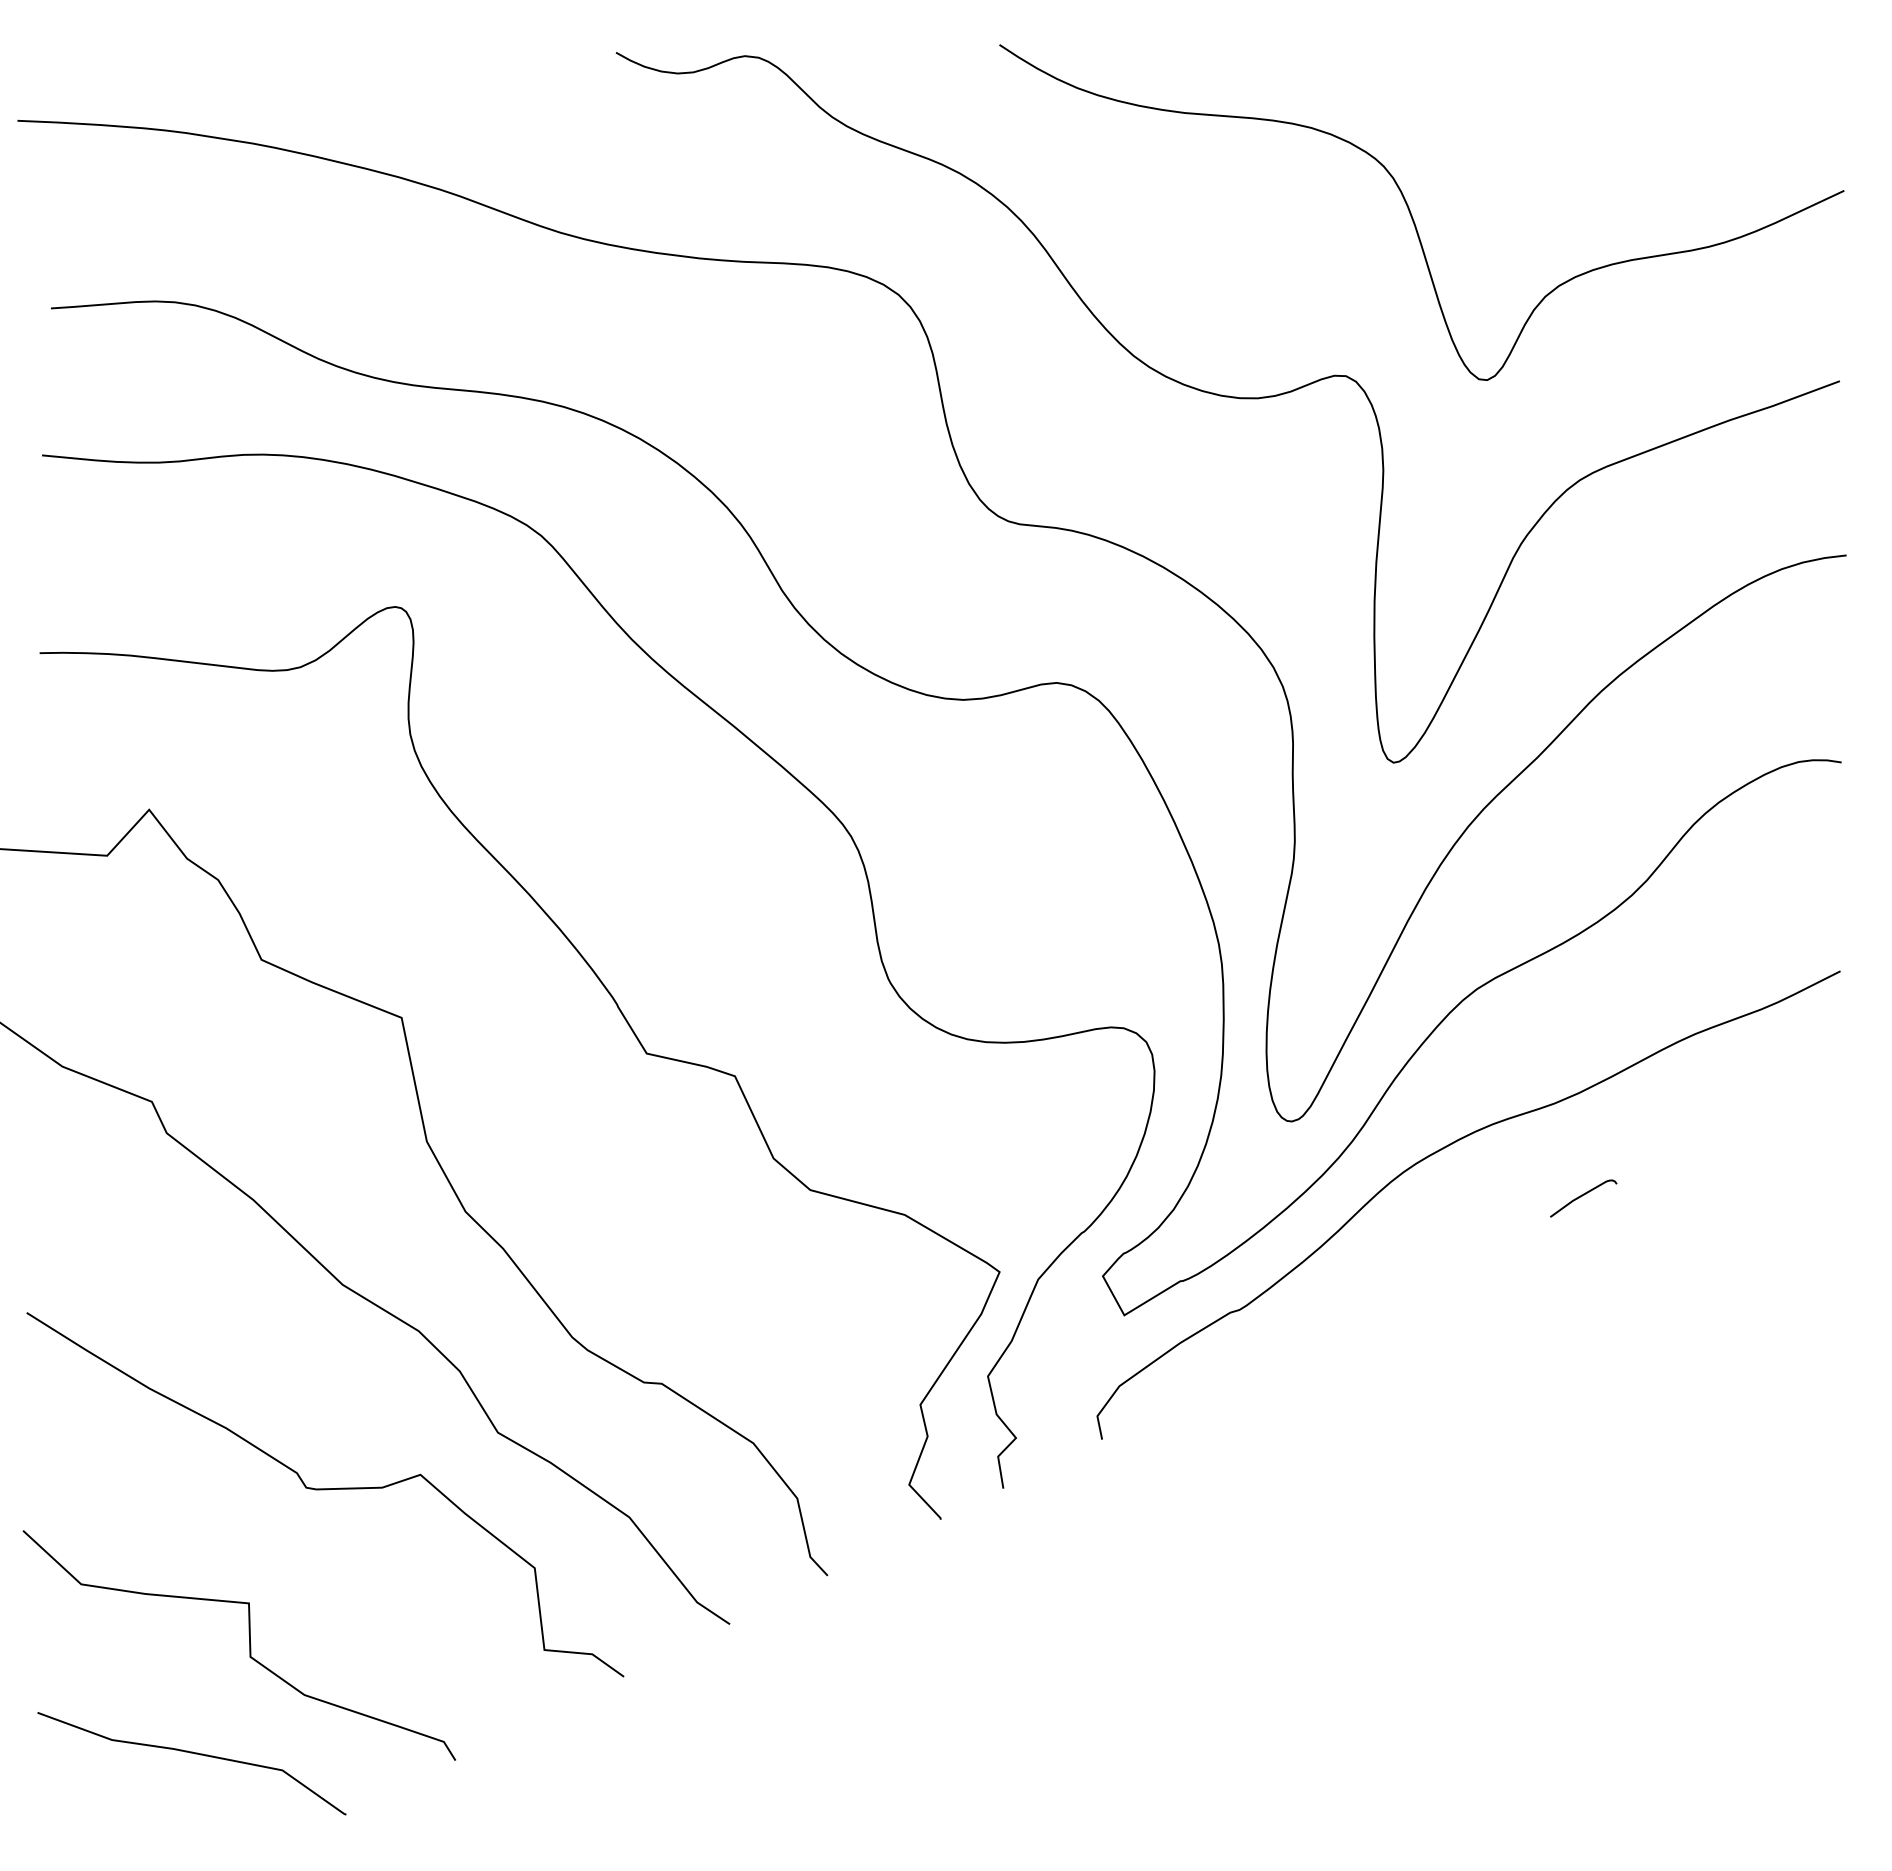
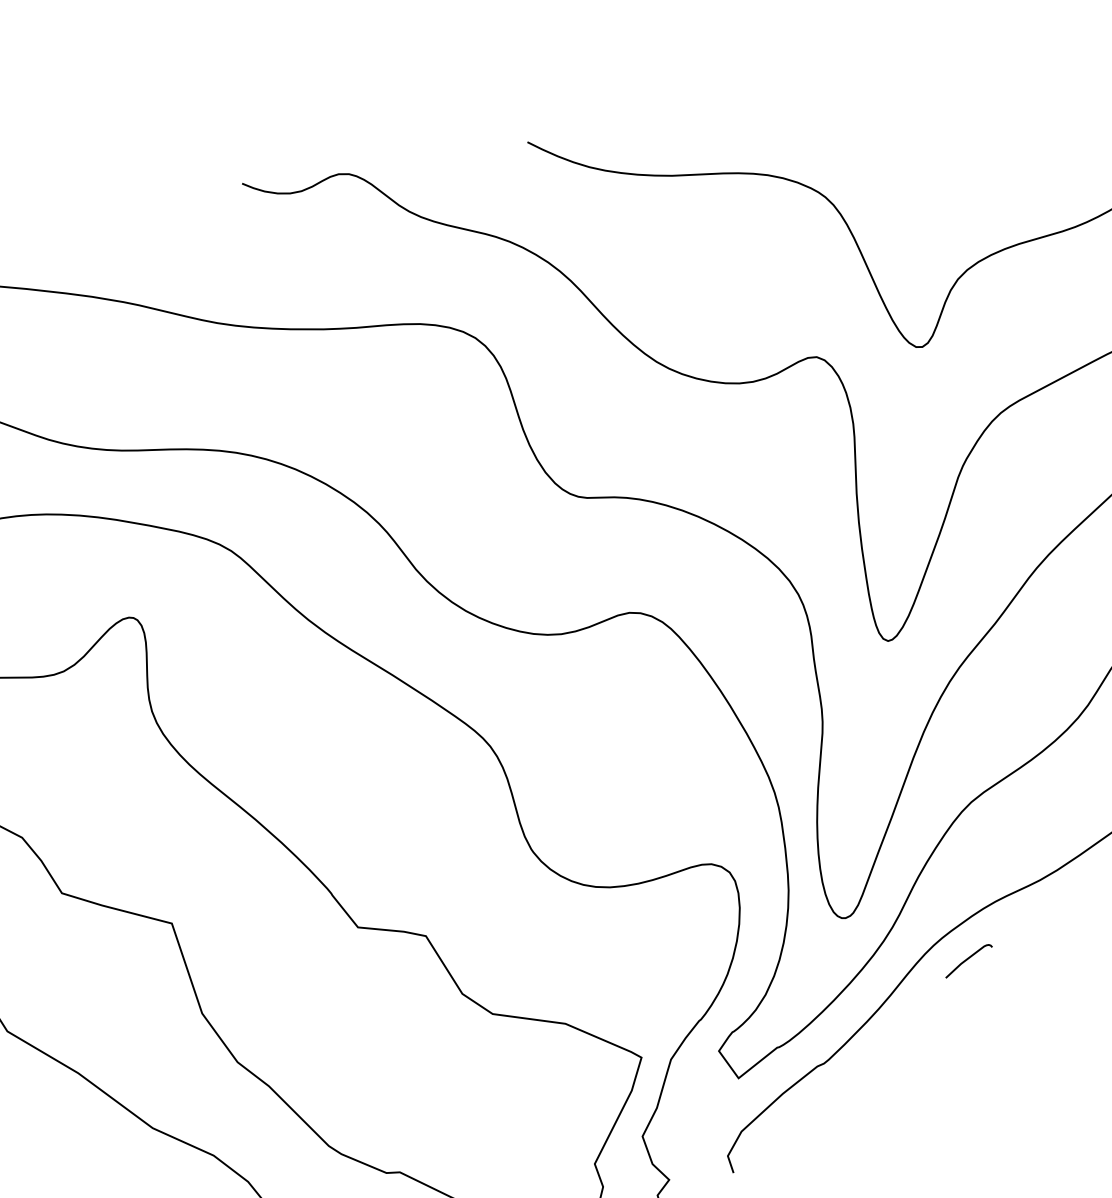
curve: (1582, 1196) -> (967, 959), moved

